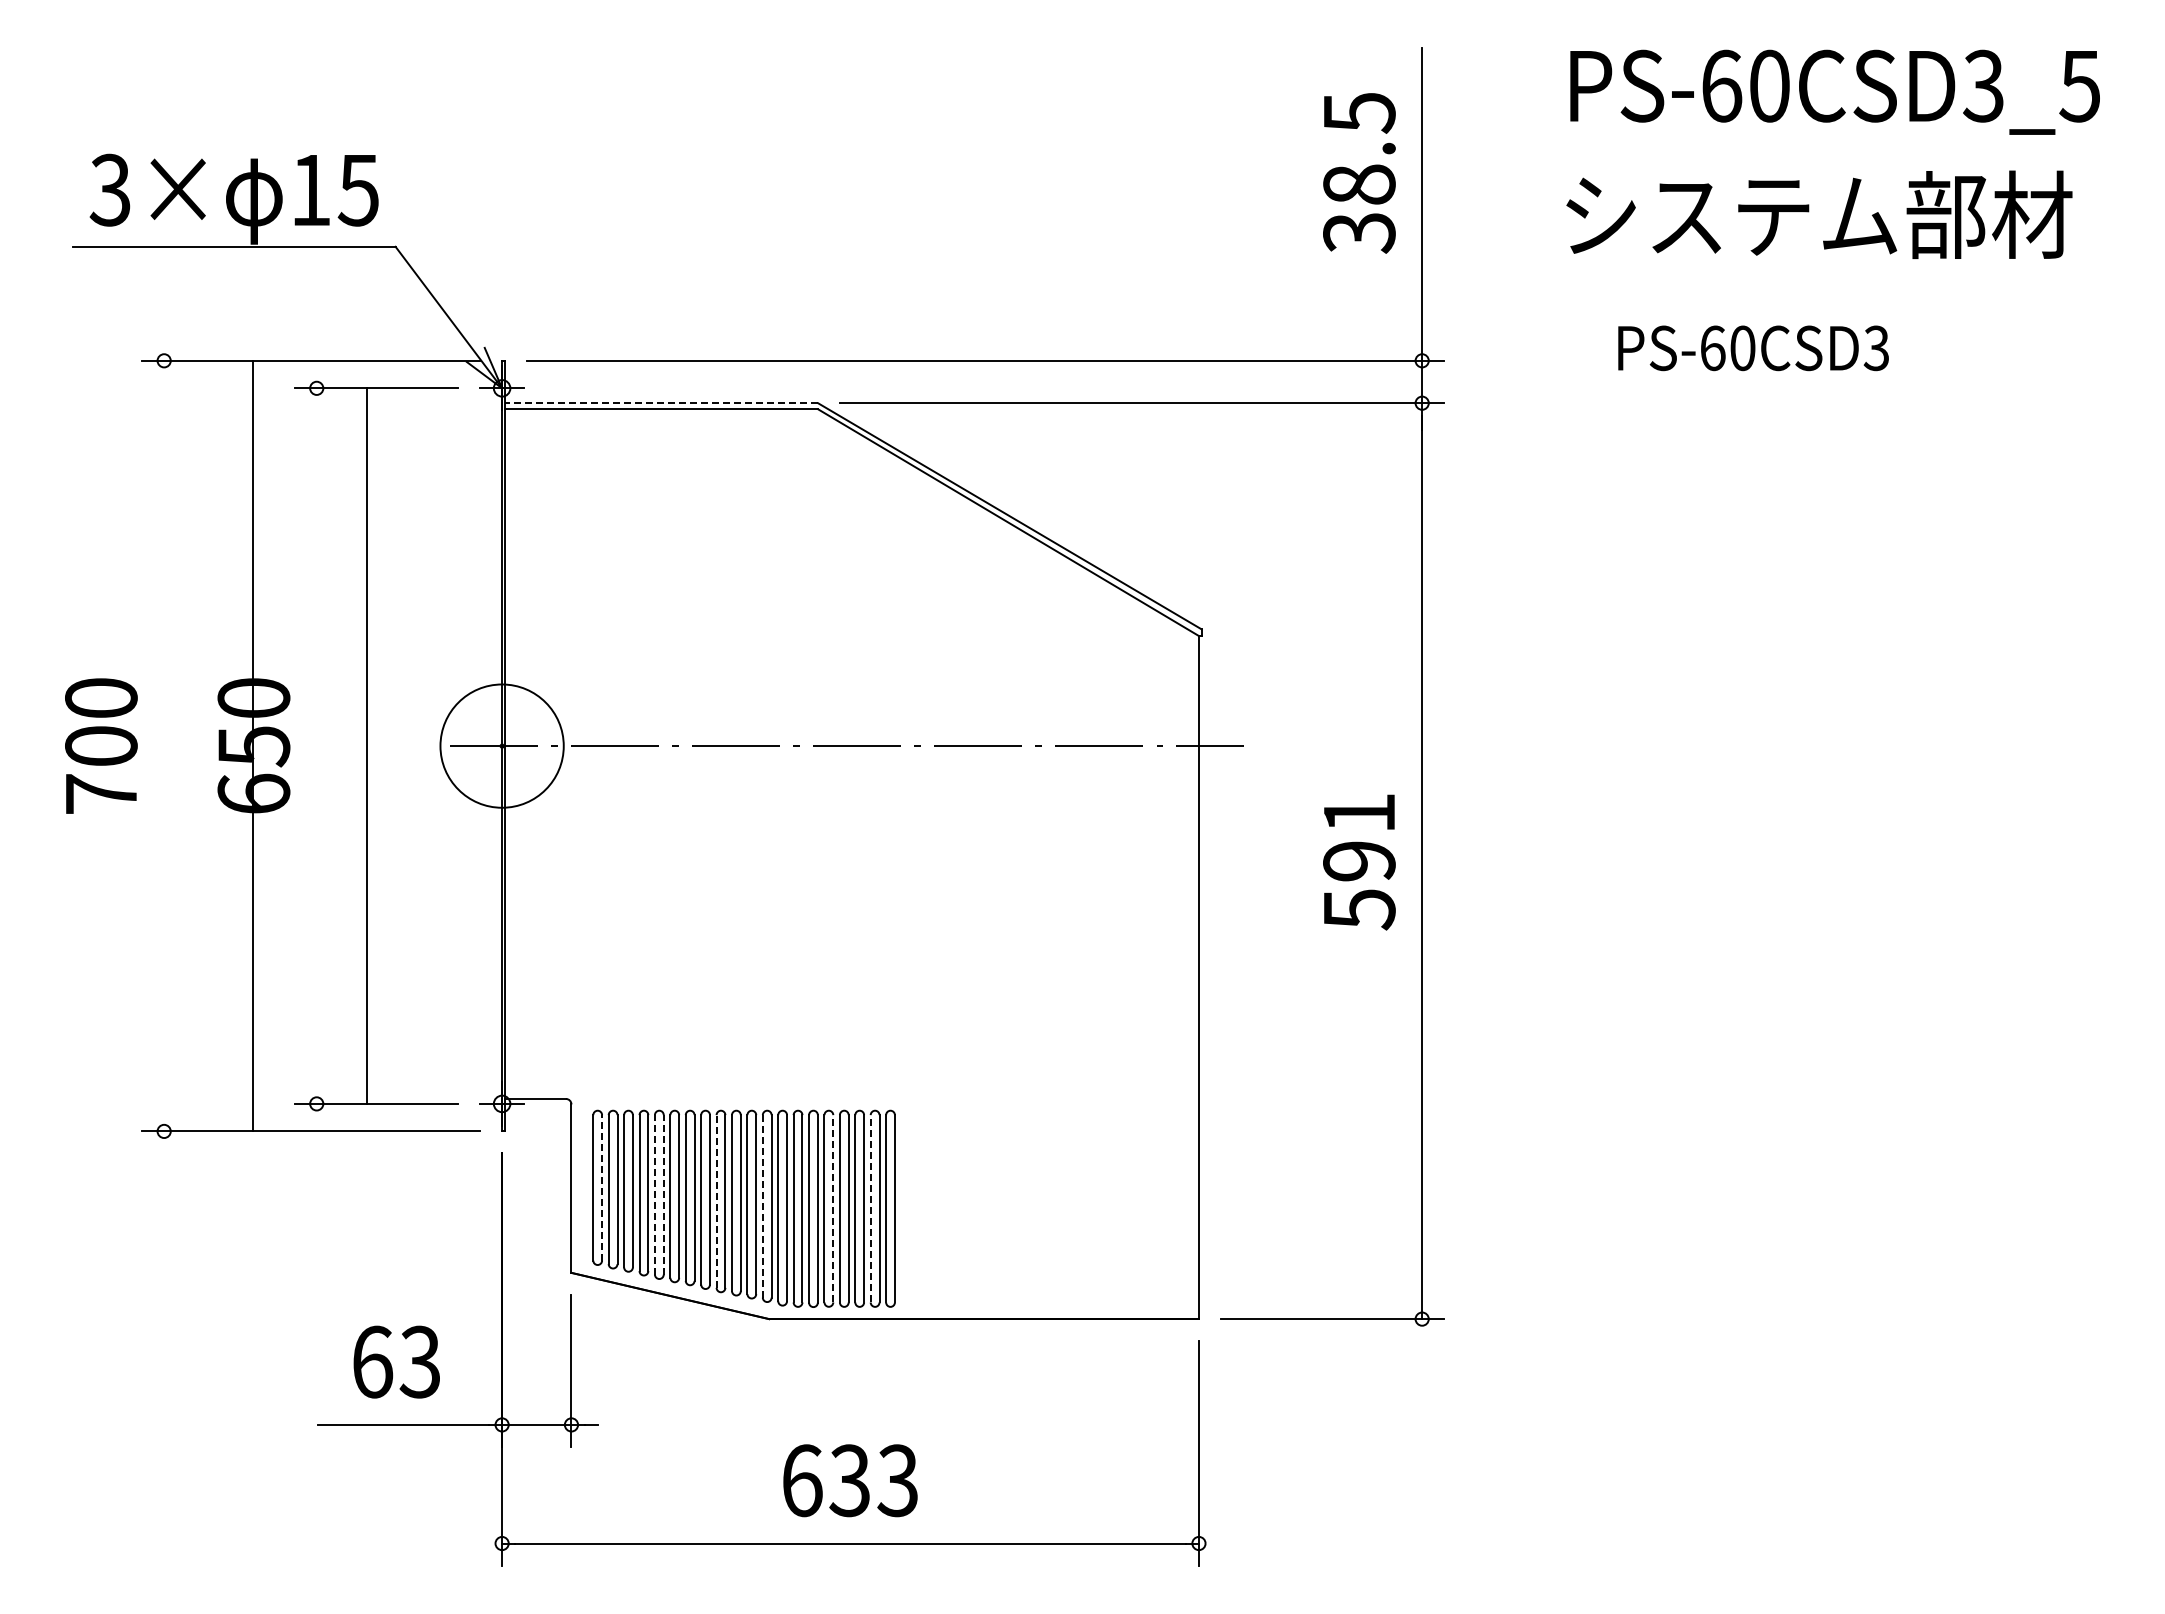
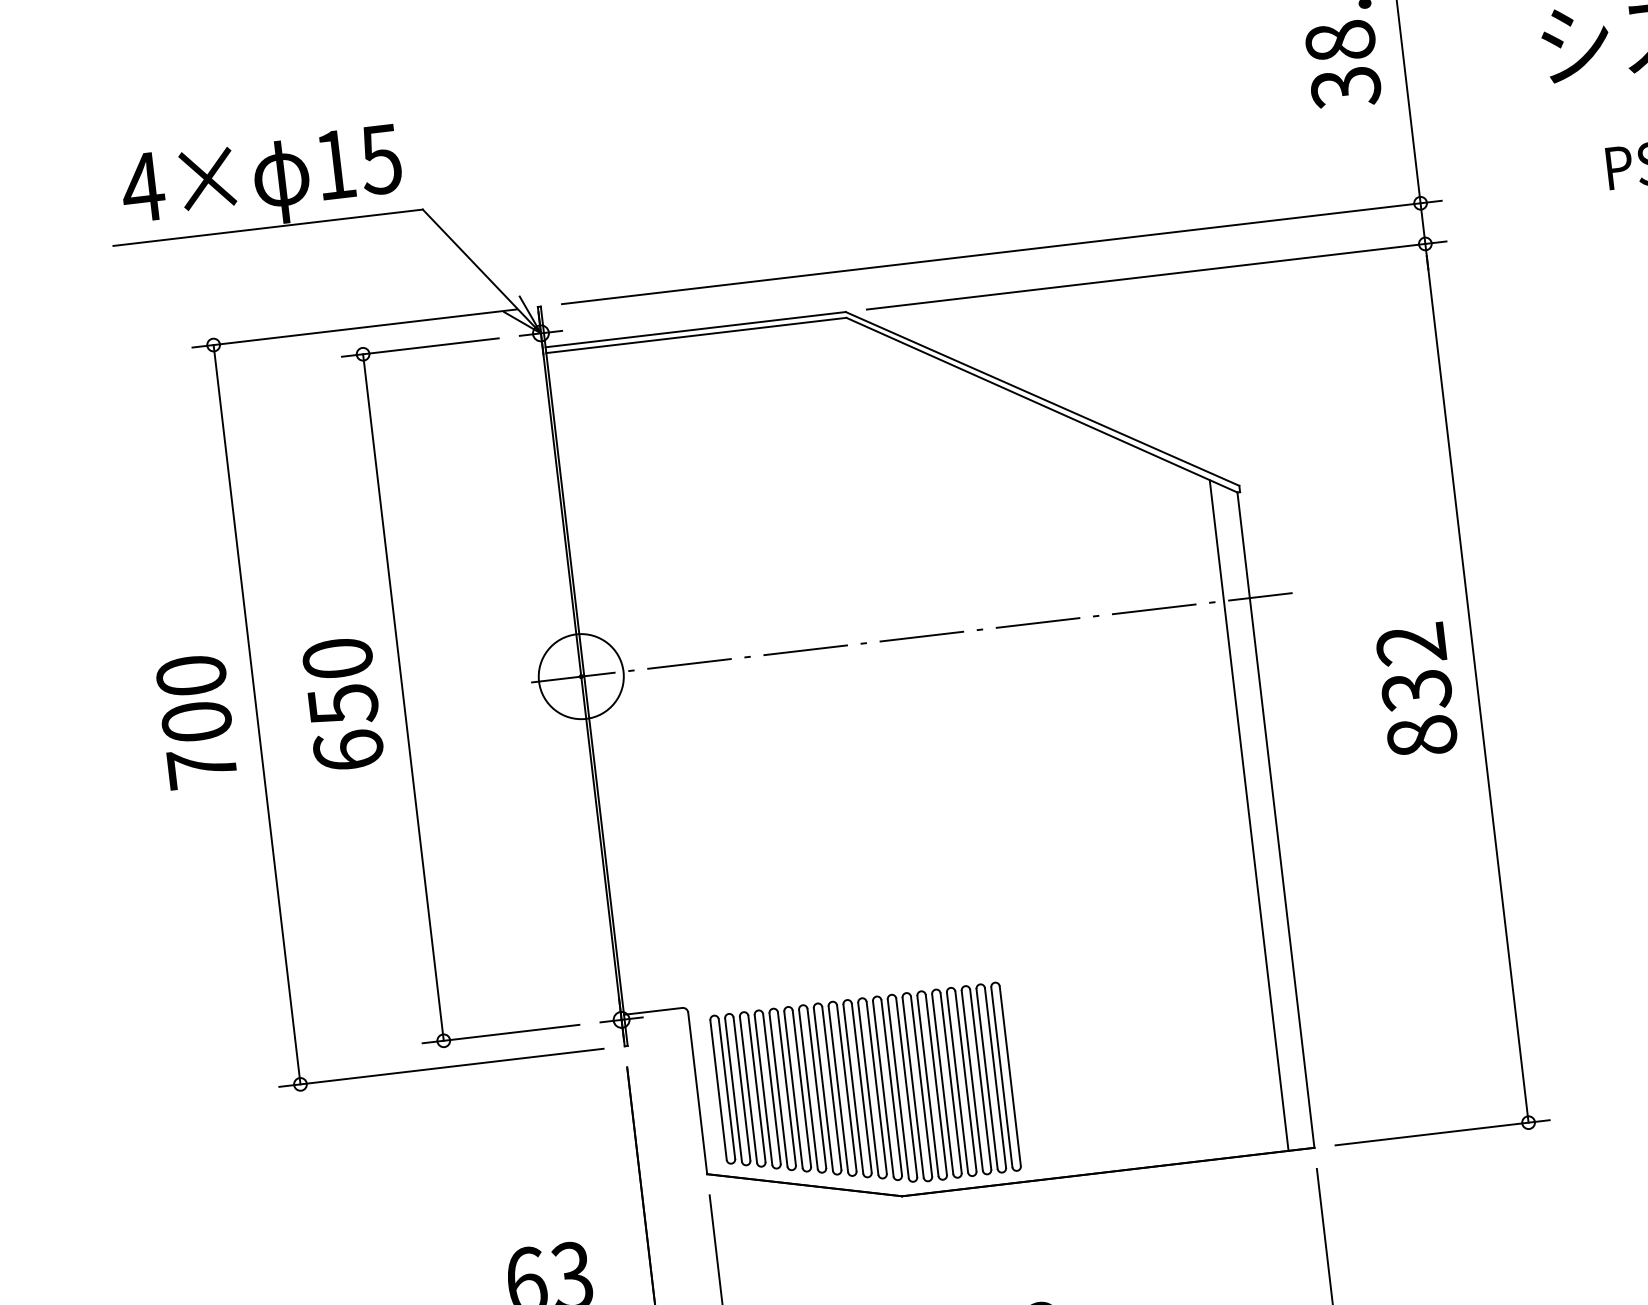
text: (110, 189) -> (142, 186), 3× -> 4×
line: (661, 403) -> (695, 329), dashed -> solid
line: (253, 745) -> (257, 714), moved
line: (366, 745) -> (403, 696), moved
circle: (502, 746) -> (581, 676), size x0.71
text: (1359, 861) -> (1416, 690), 591 -> 832
line: (1172, 969) -> (1249, 815), added
line: (602, 1187) -> (727, 1088), dashed -> solid
line: (654, 1194) -> (778, 1089), dashed -> solid
line: (663, 1194) -> (786, 1088), dashed -> solid
line: (716, 1200) -> (838, 1088), dashed -> solid
line: (762, 1205) -> (882, 1088), dashed -> solid
line: (833, 1208) -> (951, 1082), dashed -> solid
line: (870, 1208) -> (986, 1078), dashed -> solid

